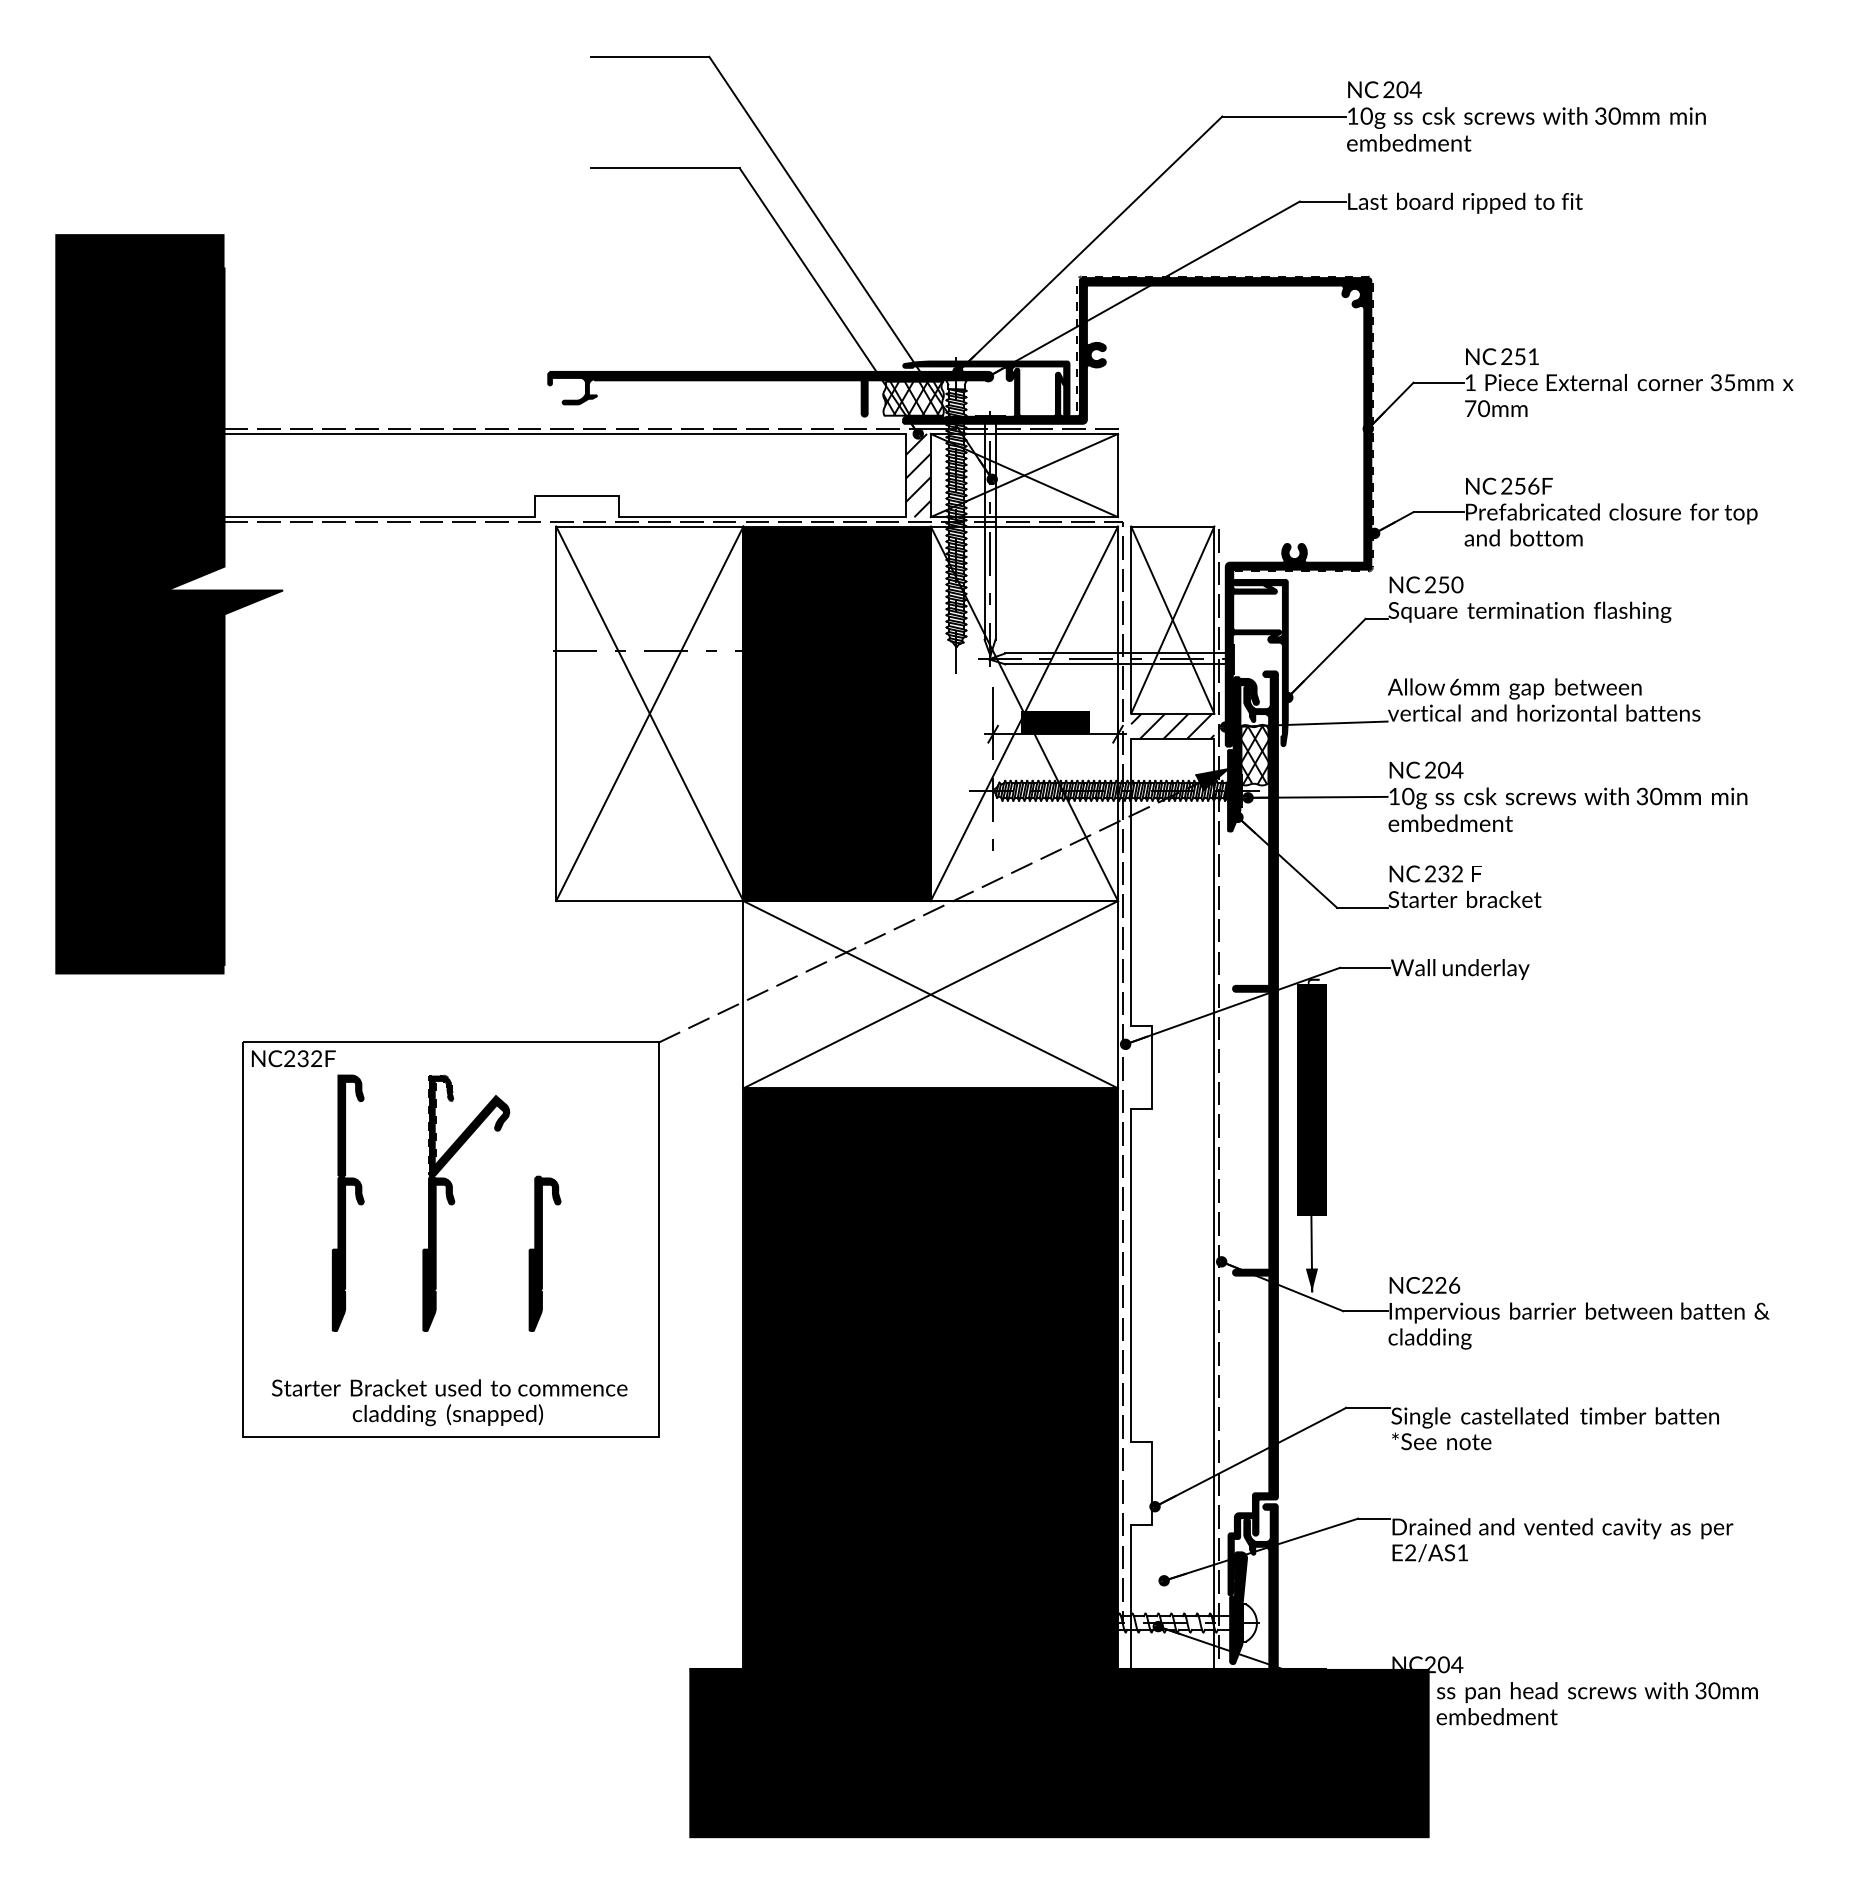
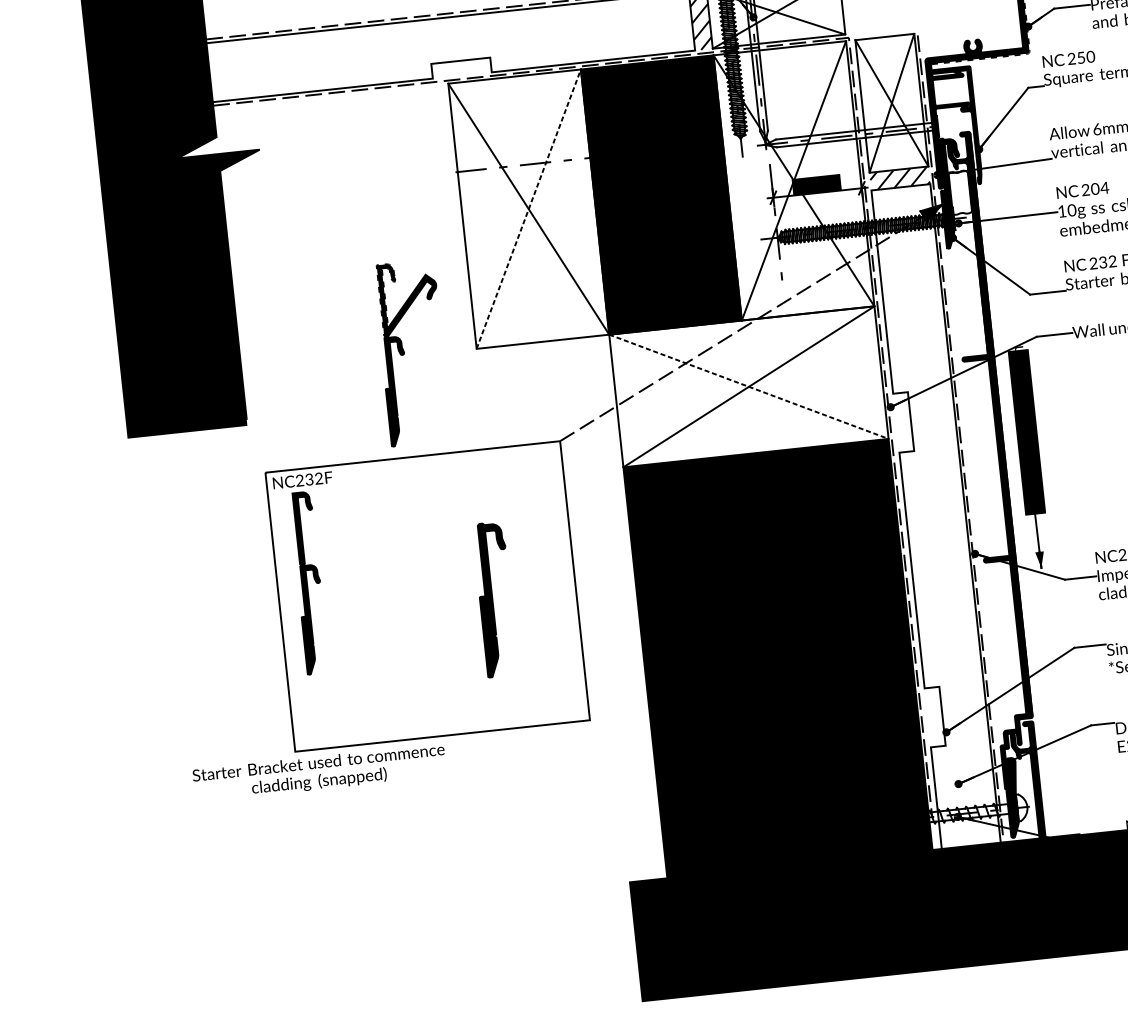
line: (650, 713) -> (529, 208), solid -> dashed
hatch: (1254, 754) -> (959, 192), removed
line: (931, 994) -> (749, 386), solid -> dashed
part: (455, 1201) -> (404, 352), moved
part: (347, 1202) -> (308, 582), moved
part: (544, 1253) -> (495, 599), size x1.4
text: (449, 1402) -> (319, 772), moved

